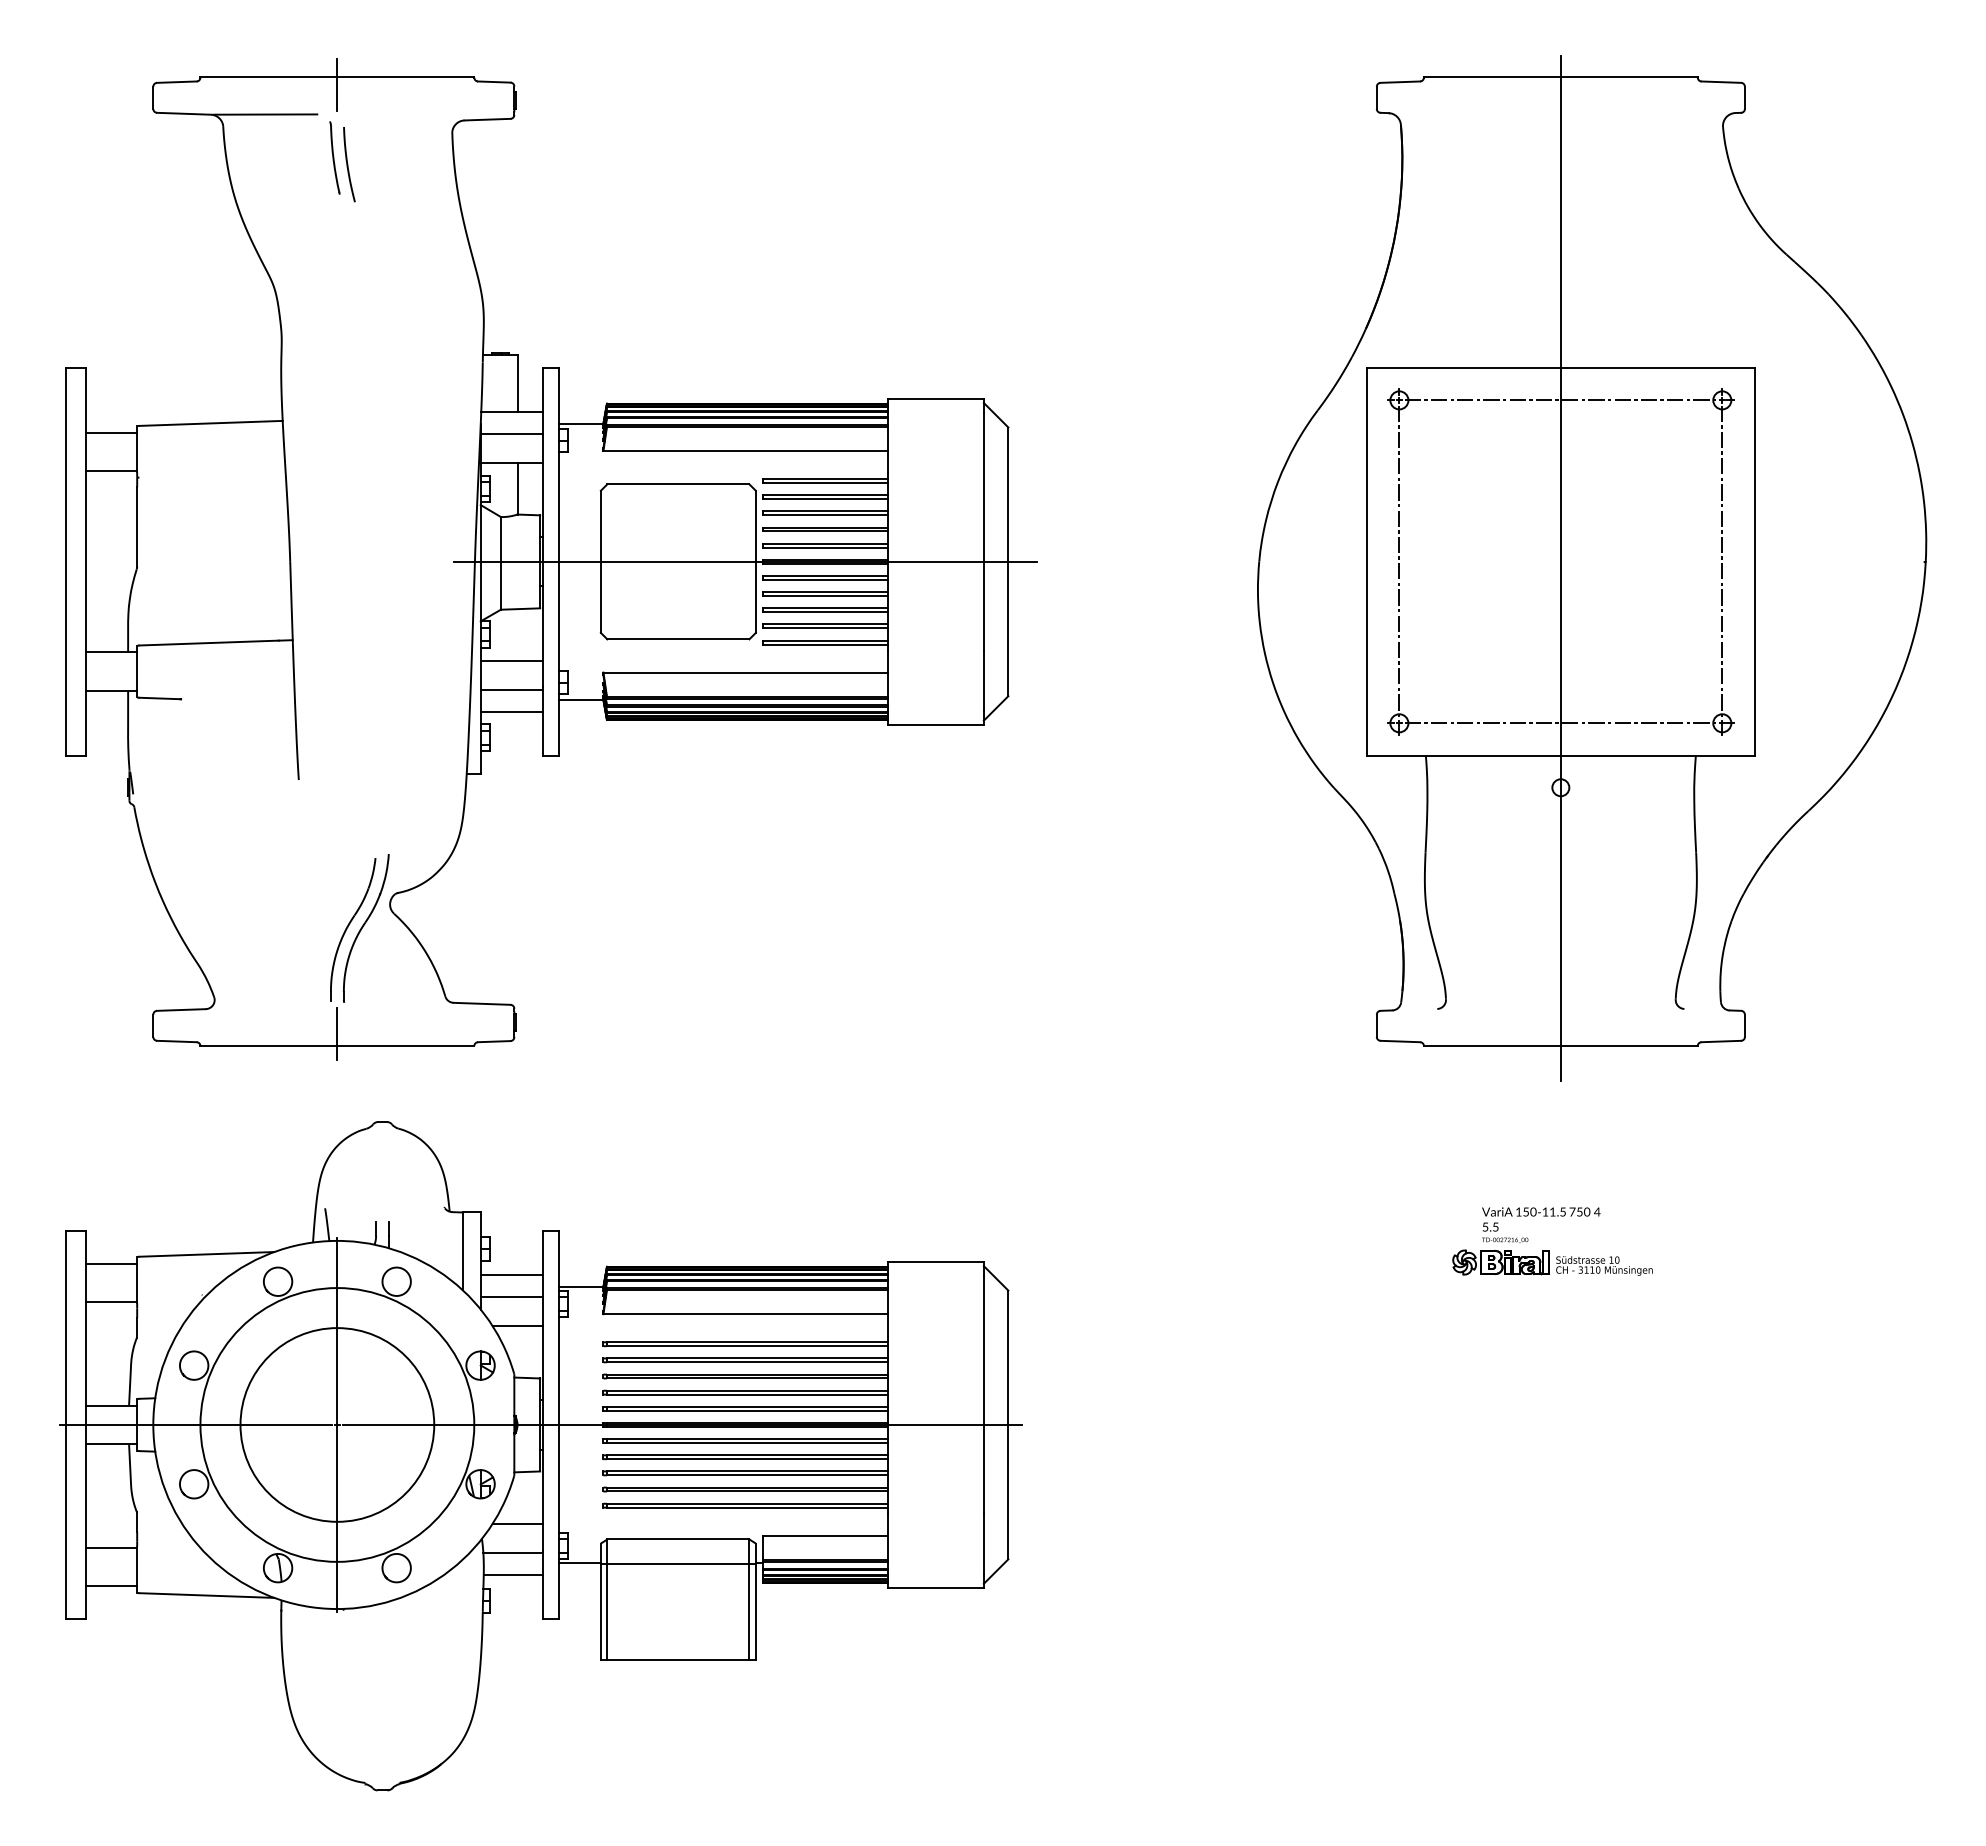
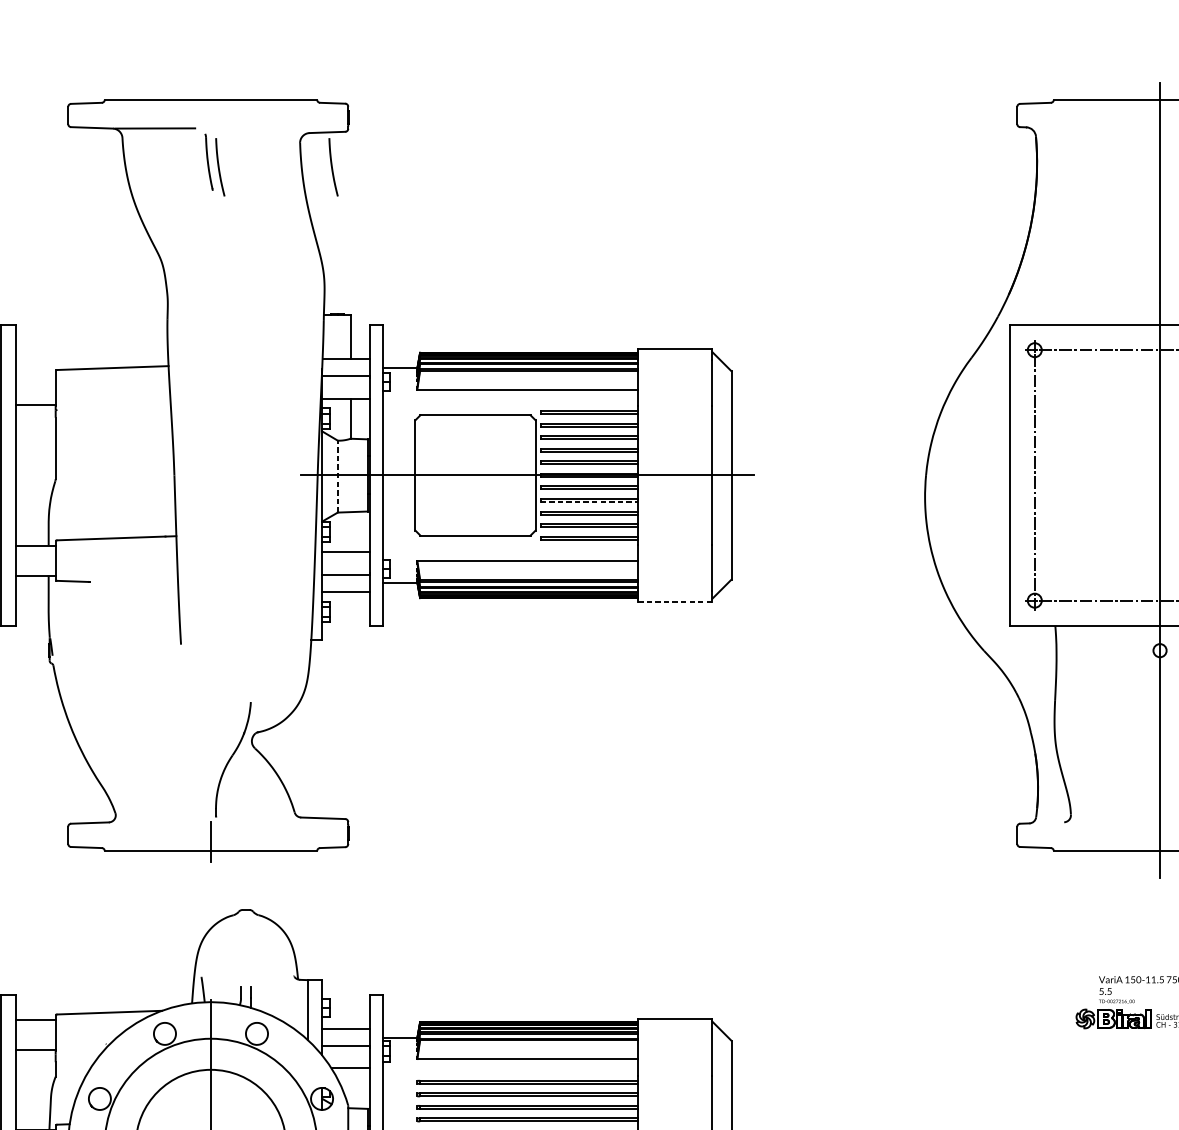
line: (337, 84) -> (211, 105), removed
curve: (494, 164) -> (332, 167), added
line: (111, 432) -> (35, 375), removed
line: (500, 562) -> (337, 475), solid -> dashed
line: (825, 596) -> (589, 502), solid -> dashed
line: (936, 724) -> (675, 601), solid -> dashed
part: (353, 929) -> (223, 760), removed

